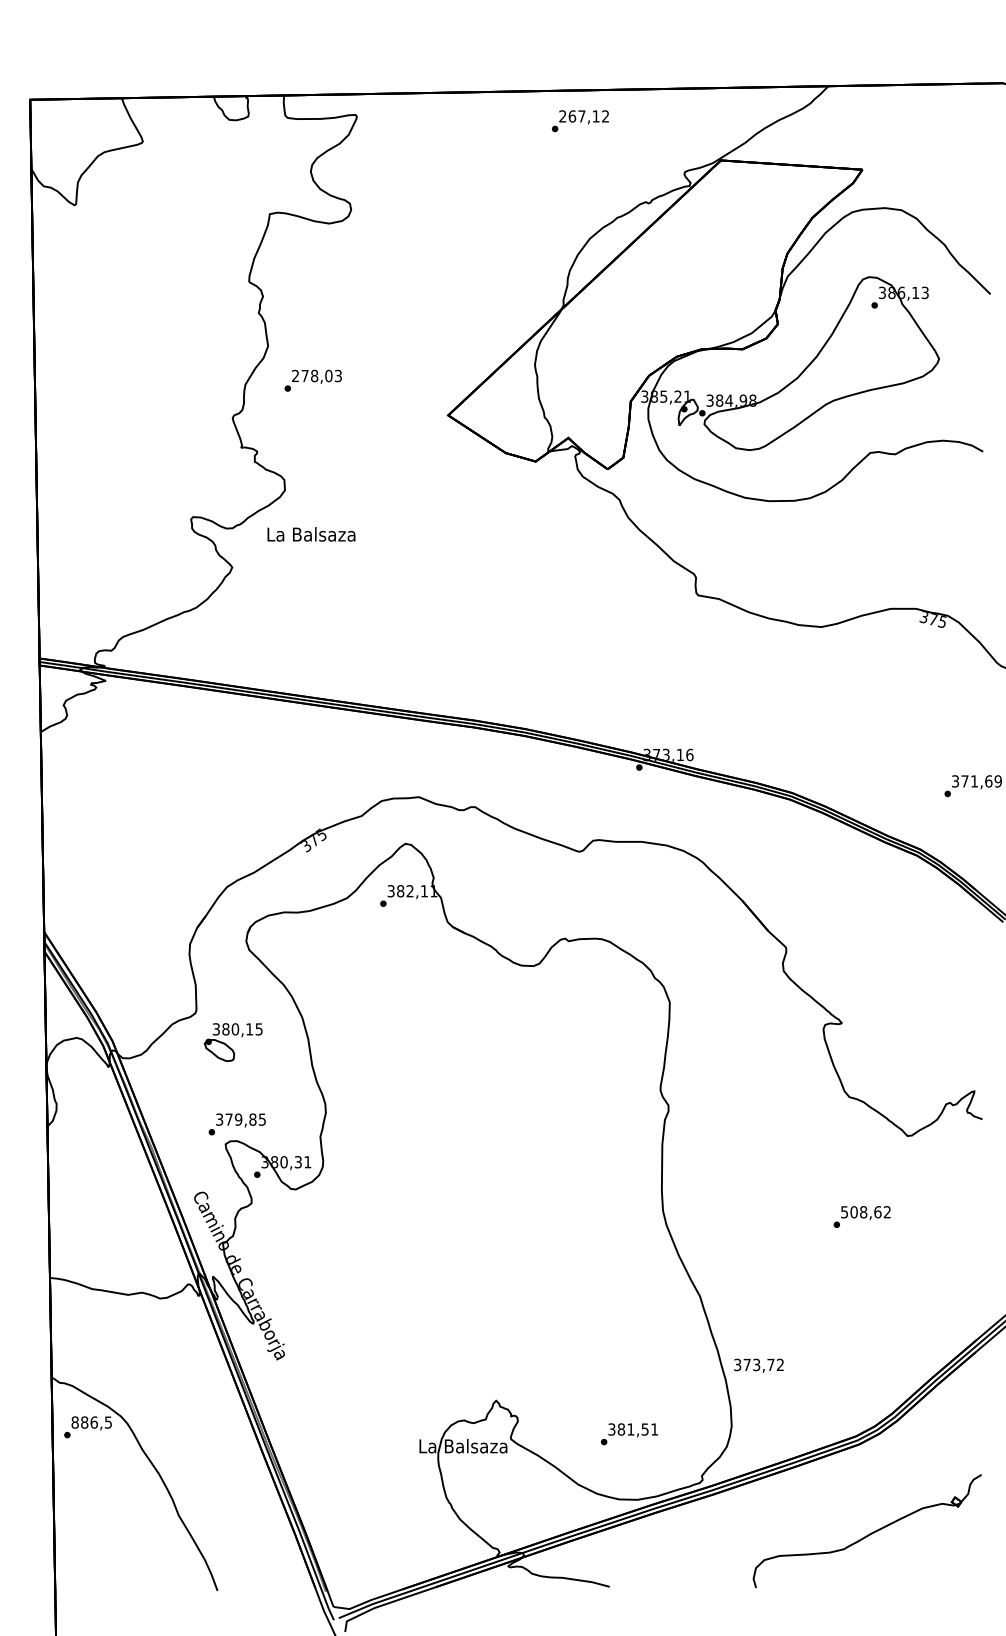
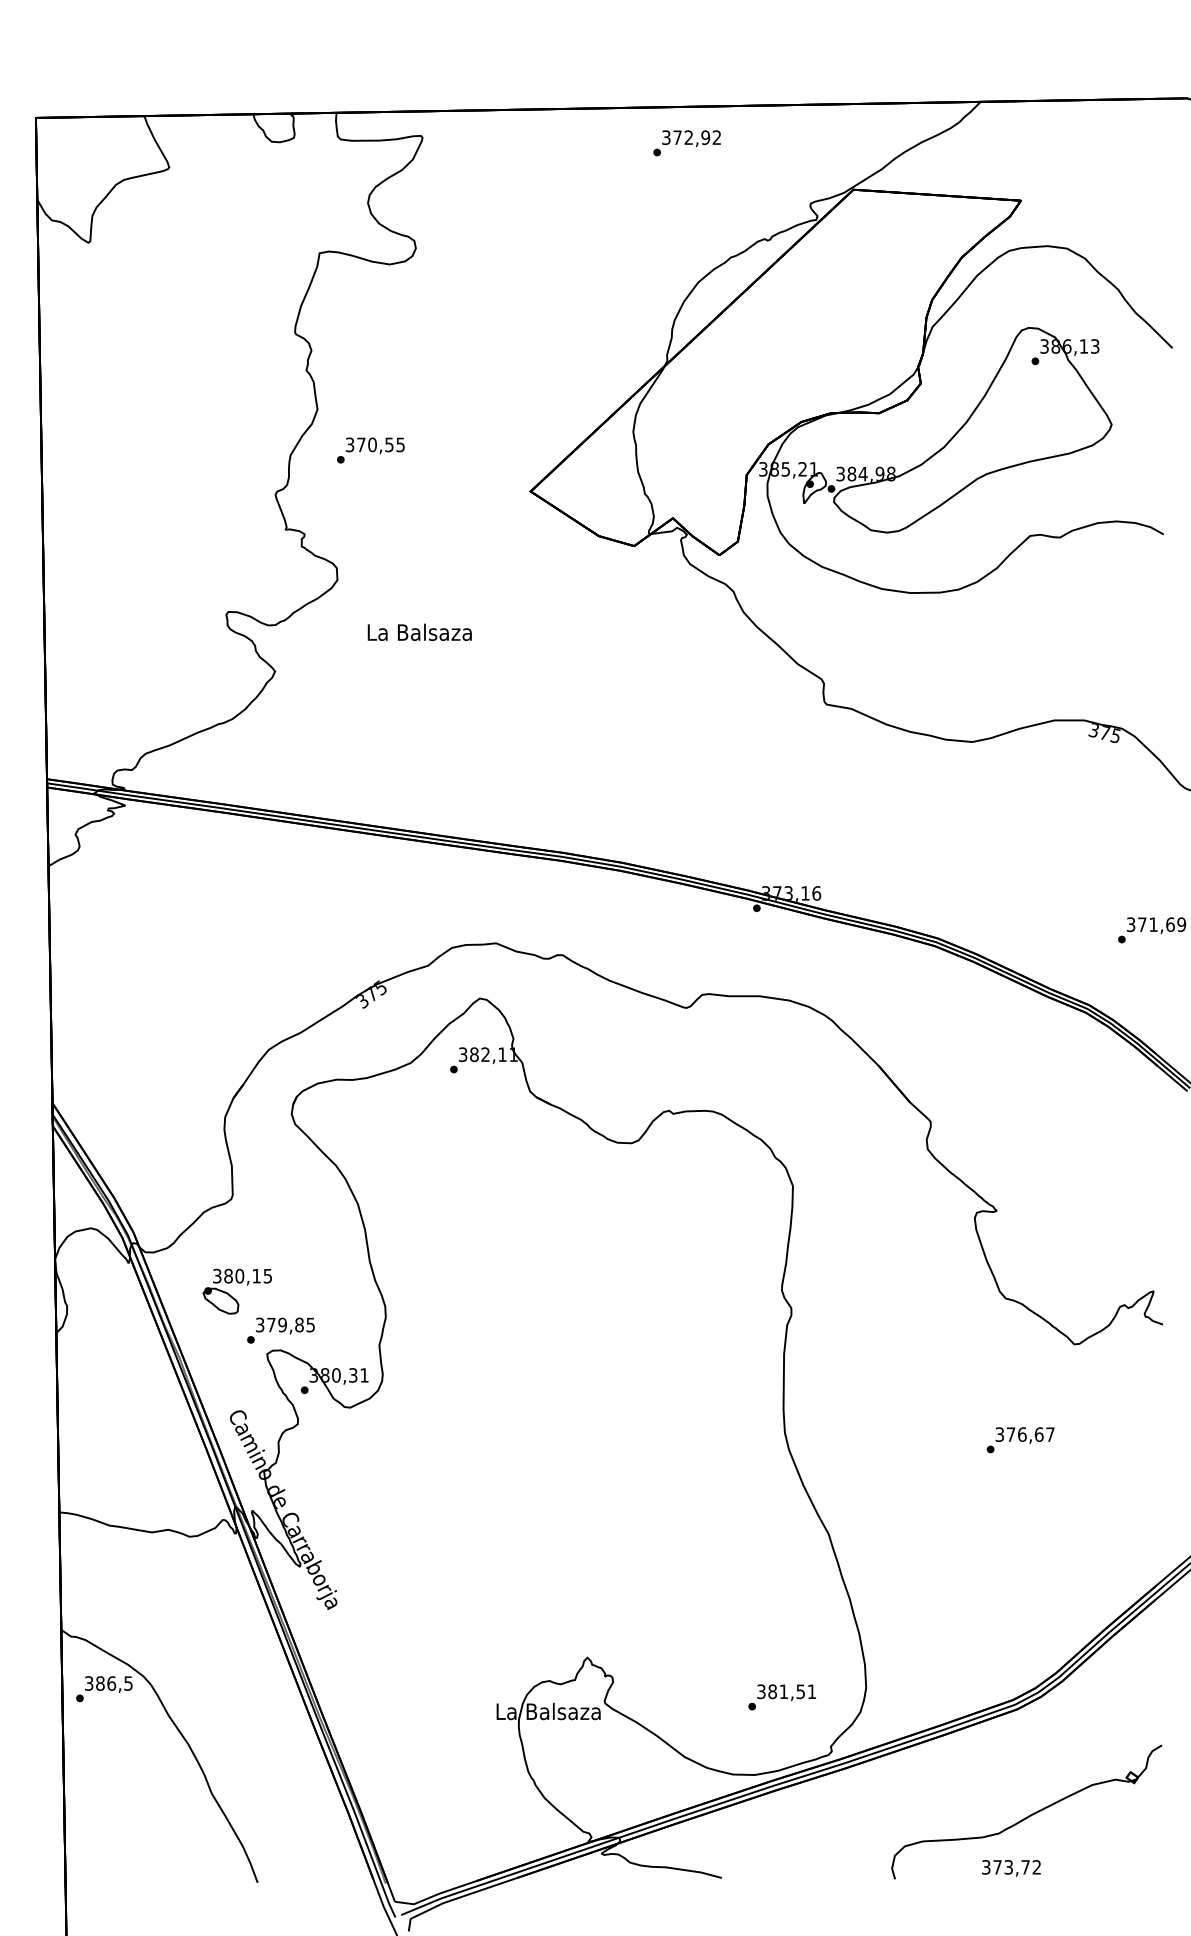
text: (579, 116) -> (686, 137), 267,12 -> 372,92
text: (316, 375) -> (374, 444), 278,03 -> 370,55
text: (311, 533) -> (419, 631), moved
part: (228, 1045) -> (231, 1295), moved
text: (866, 1212) -> (1025, 1434), 508,62 -> 376,67
text: (759, 1365) -> (1011, 1868), moved
text: (74, 1422) -> (88, 1683), 886,5 -> 386,5
text: (628, 1434) -> (781, 1697), moved

